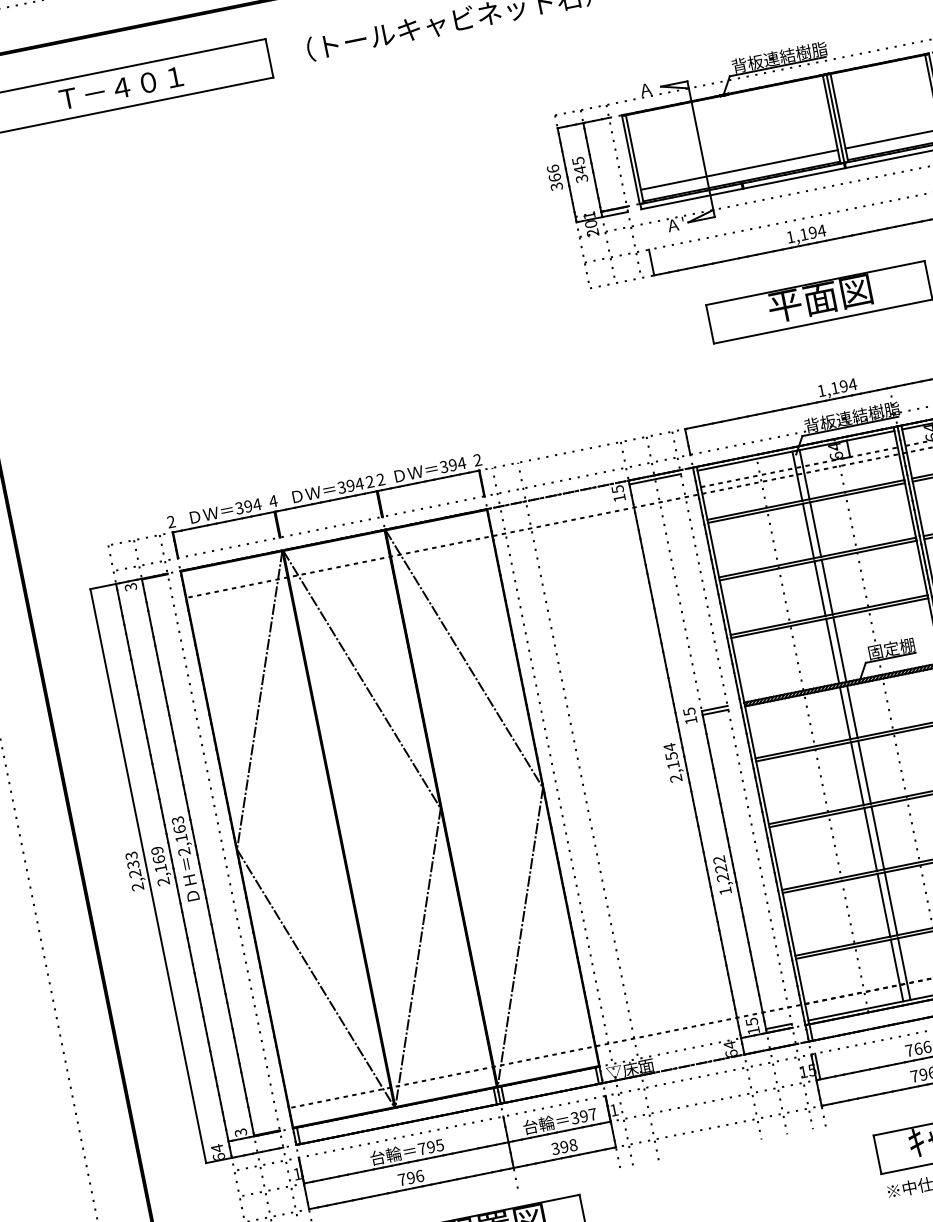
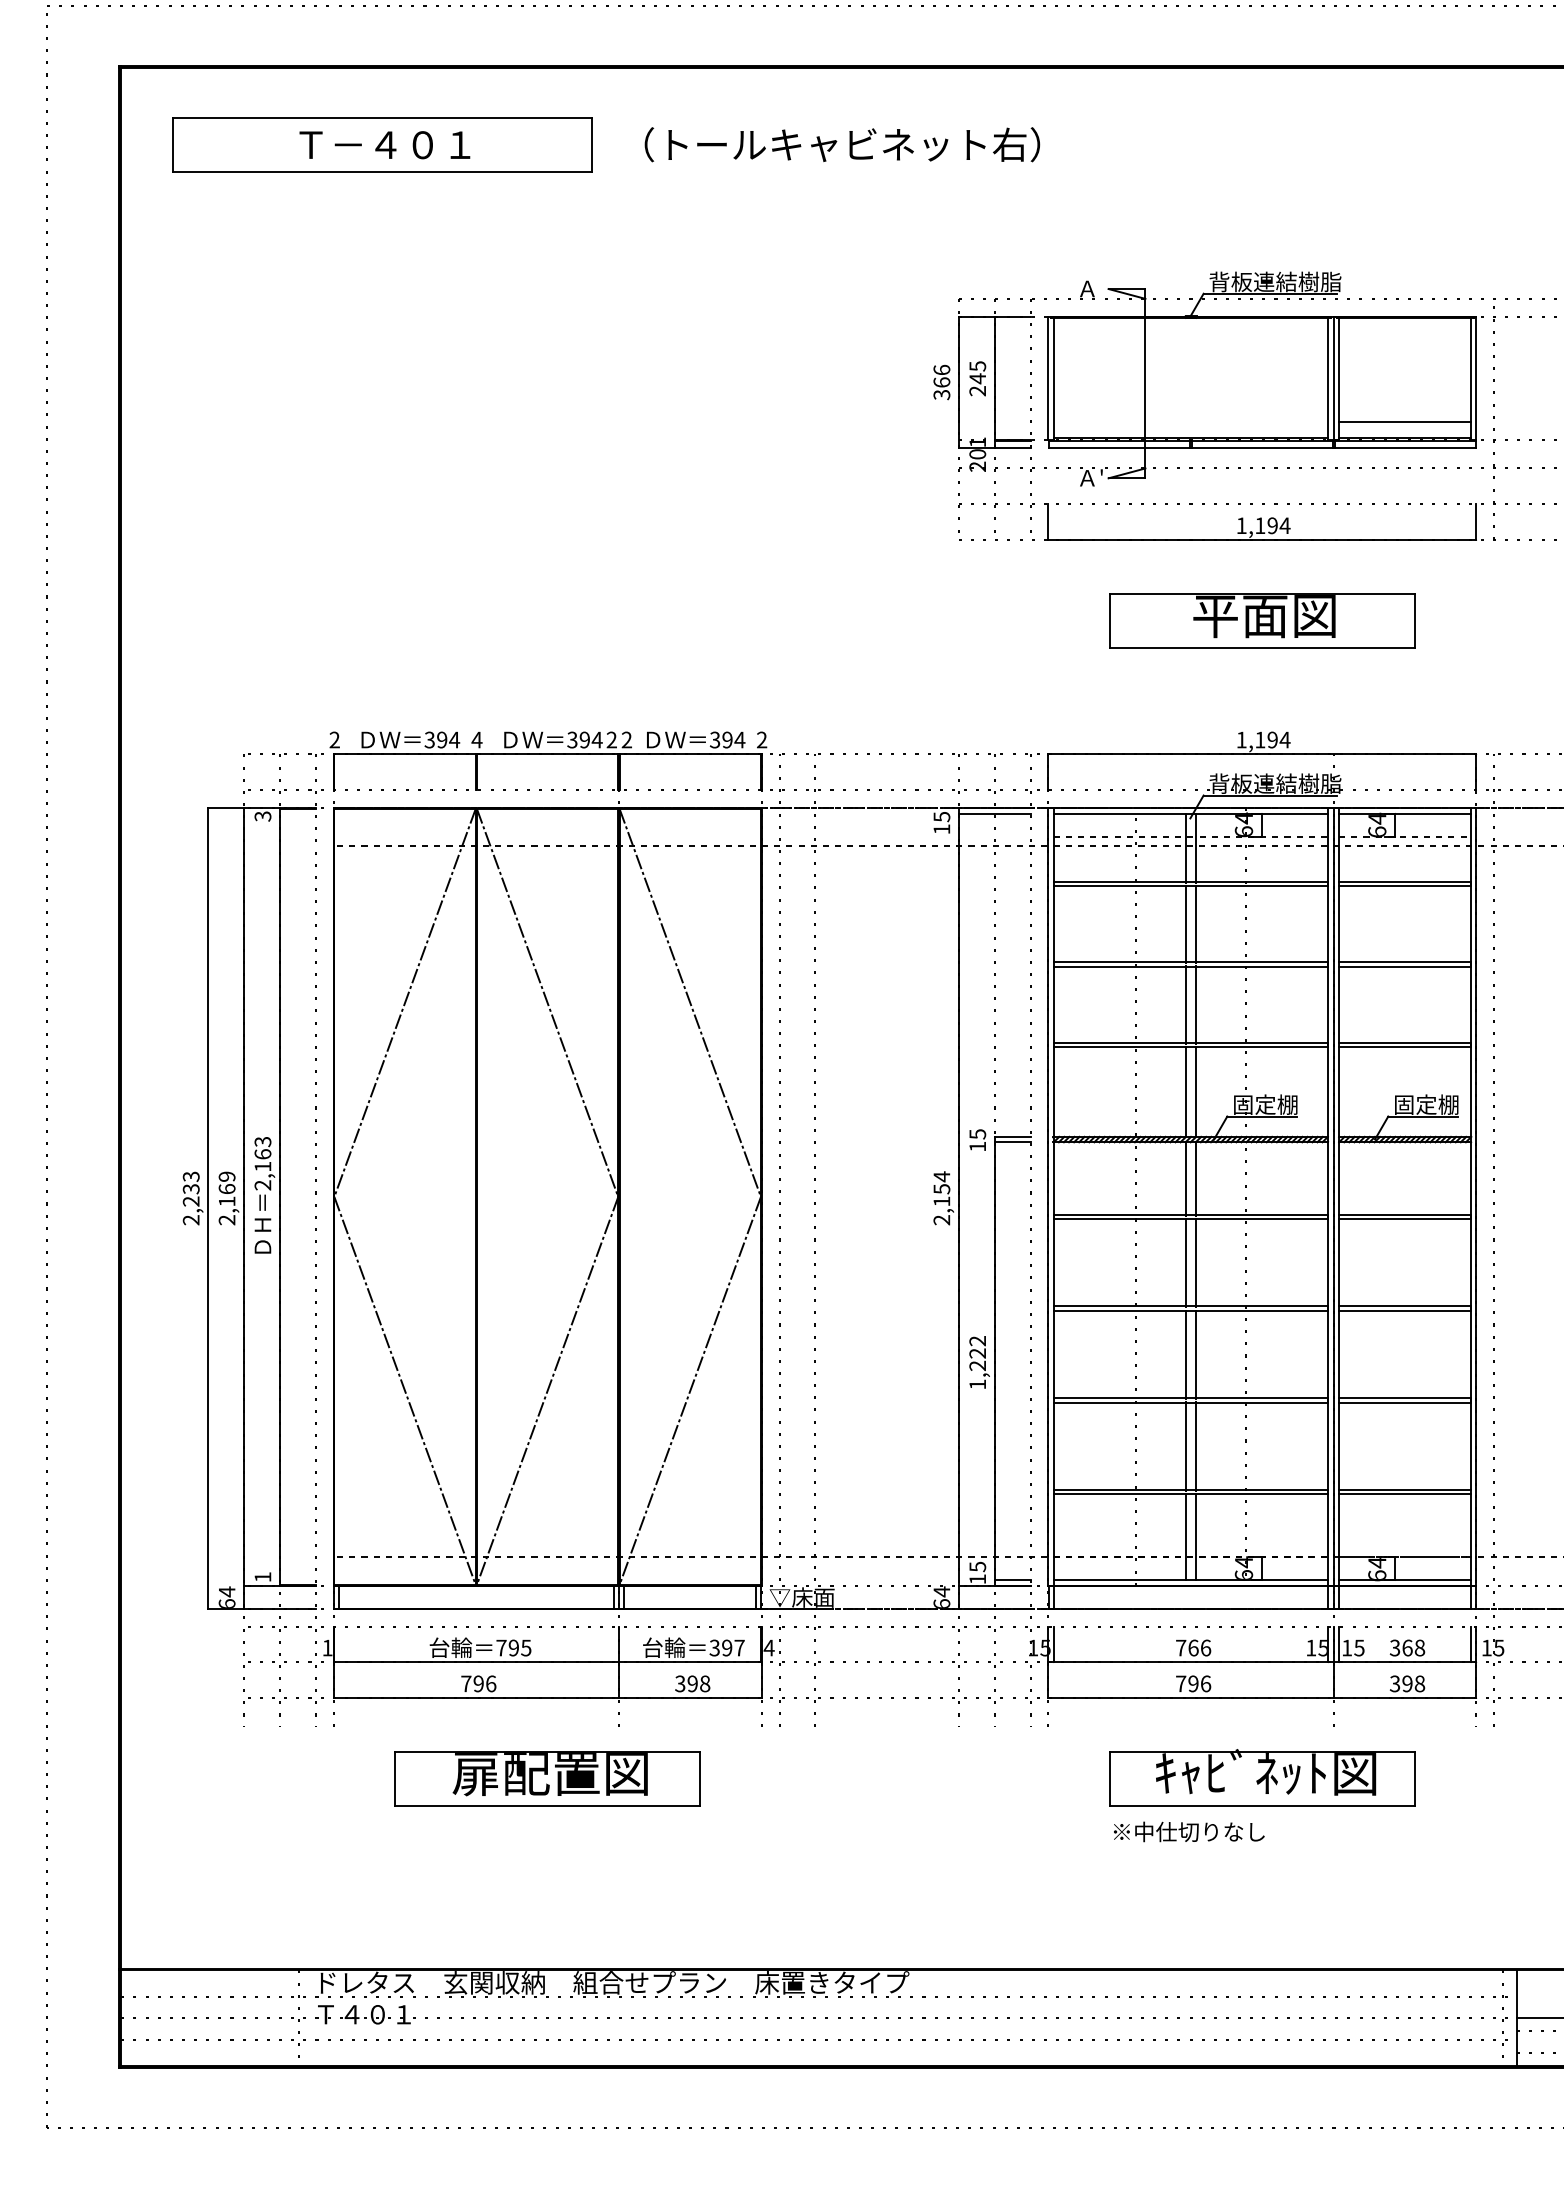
line: (738, 169) -> (1190, 421), removed
text: (581, 179) -> (977, 391), 345 -> 245
text: (613, 1109) -> (768, 1647), 1 -> 4
text: (240, 1132) -> (262, 1577), 3 -> 1

